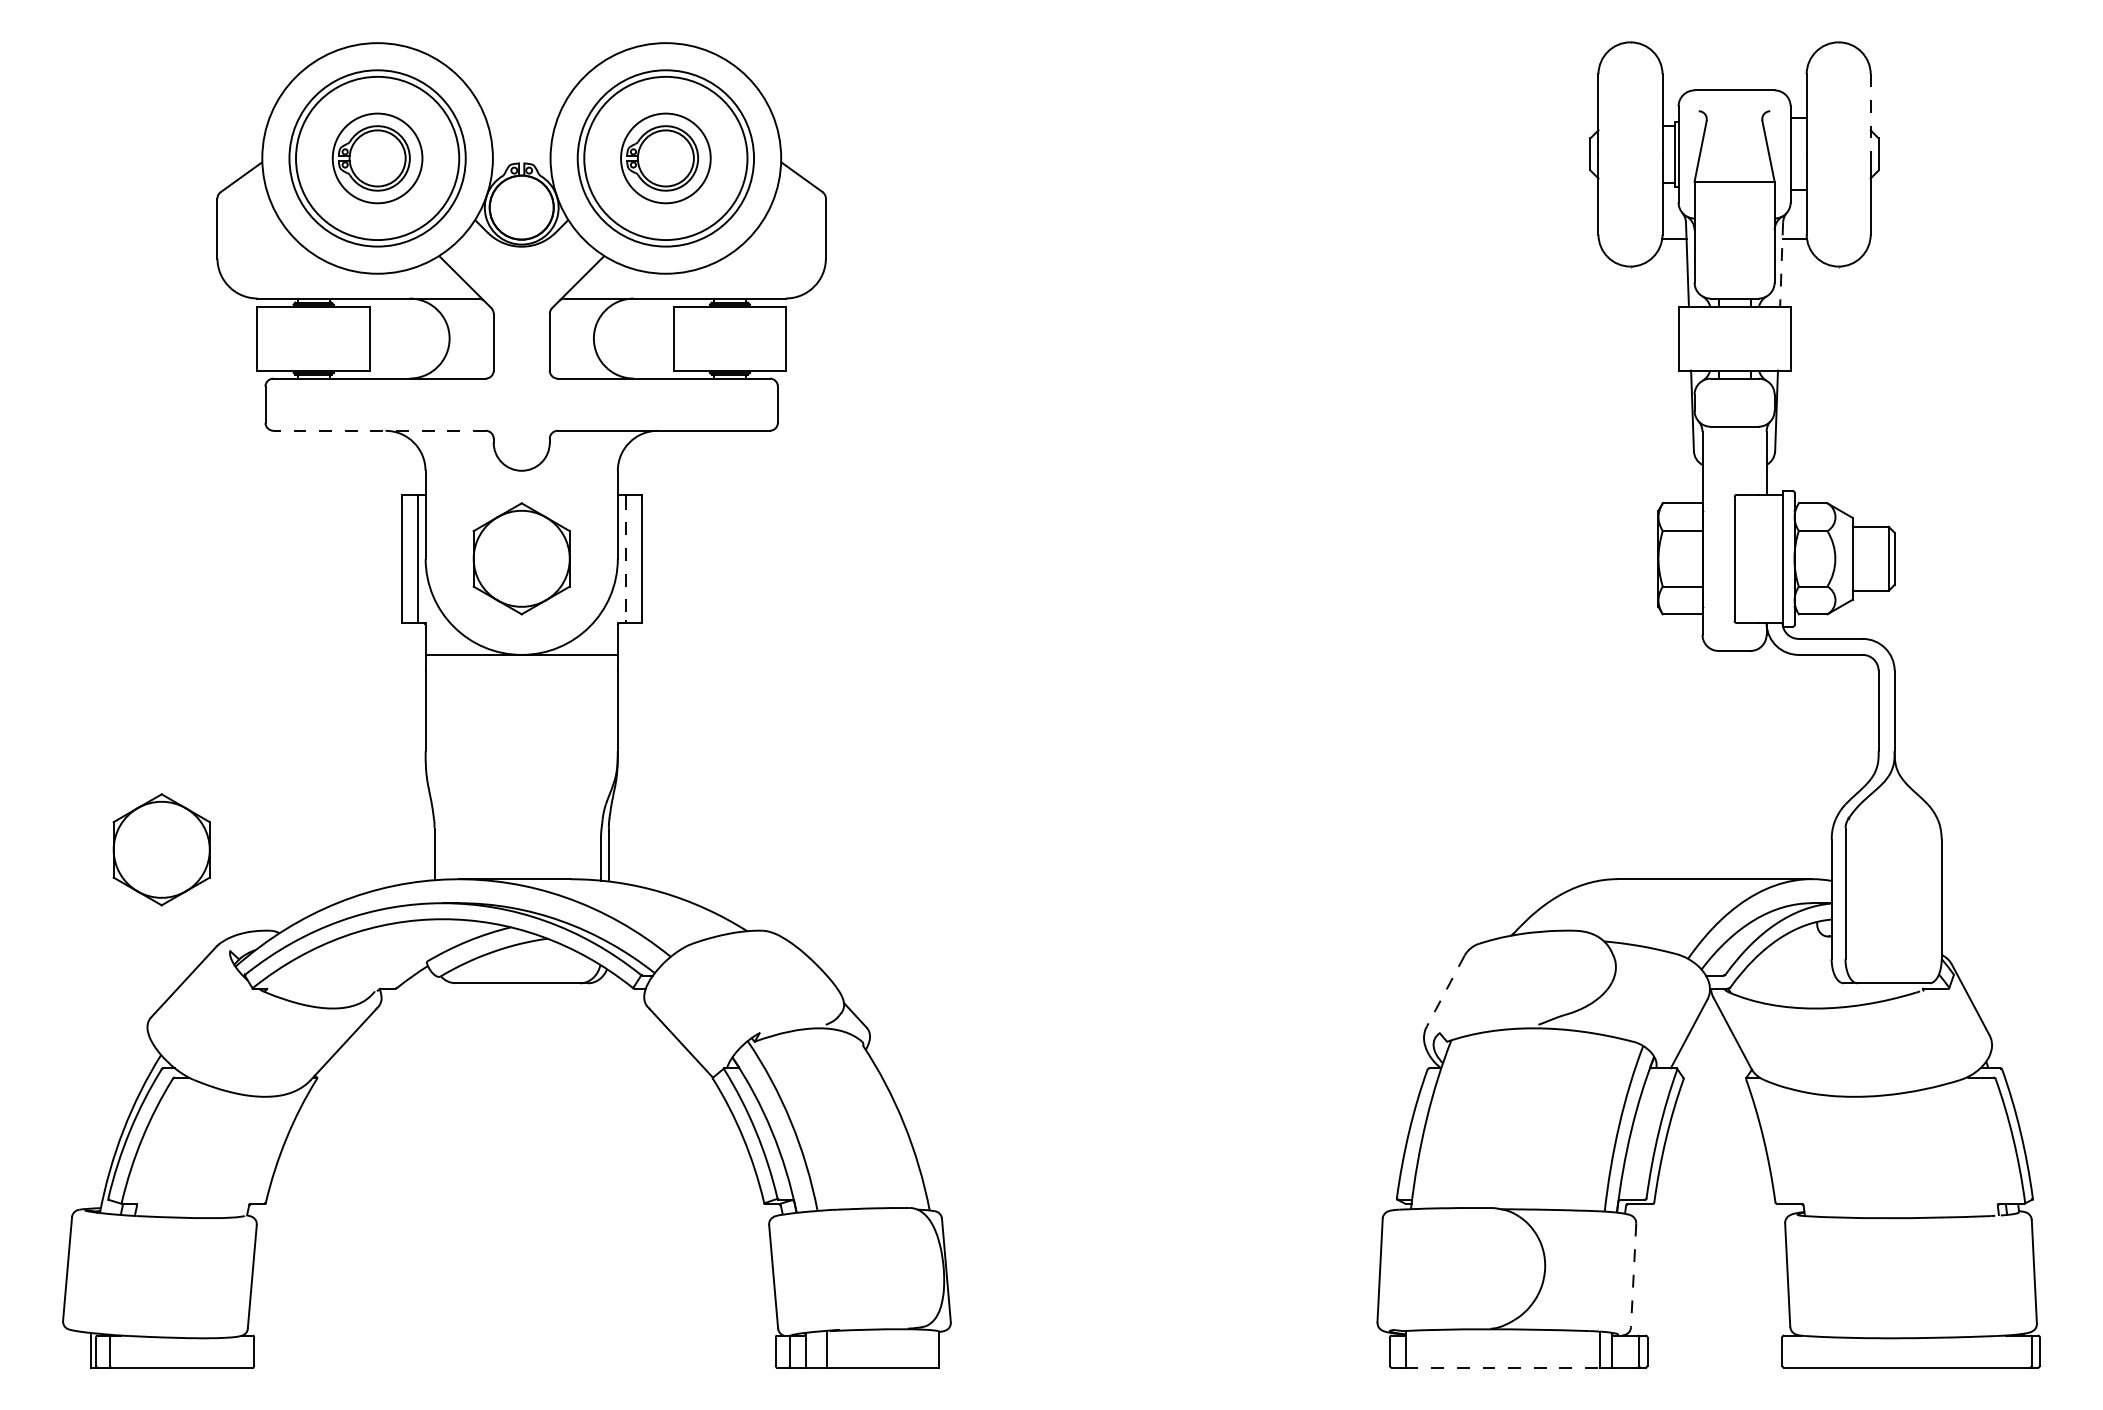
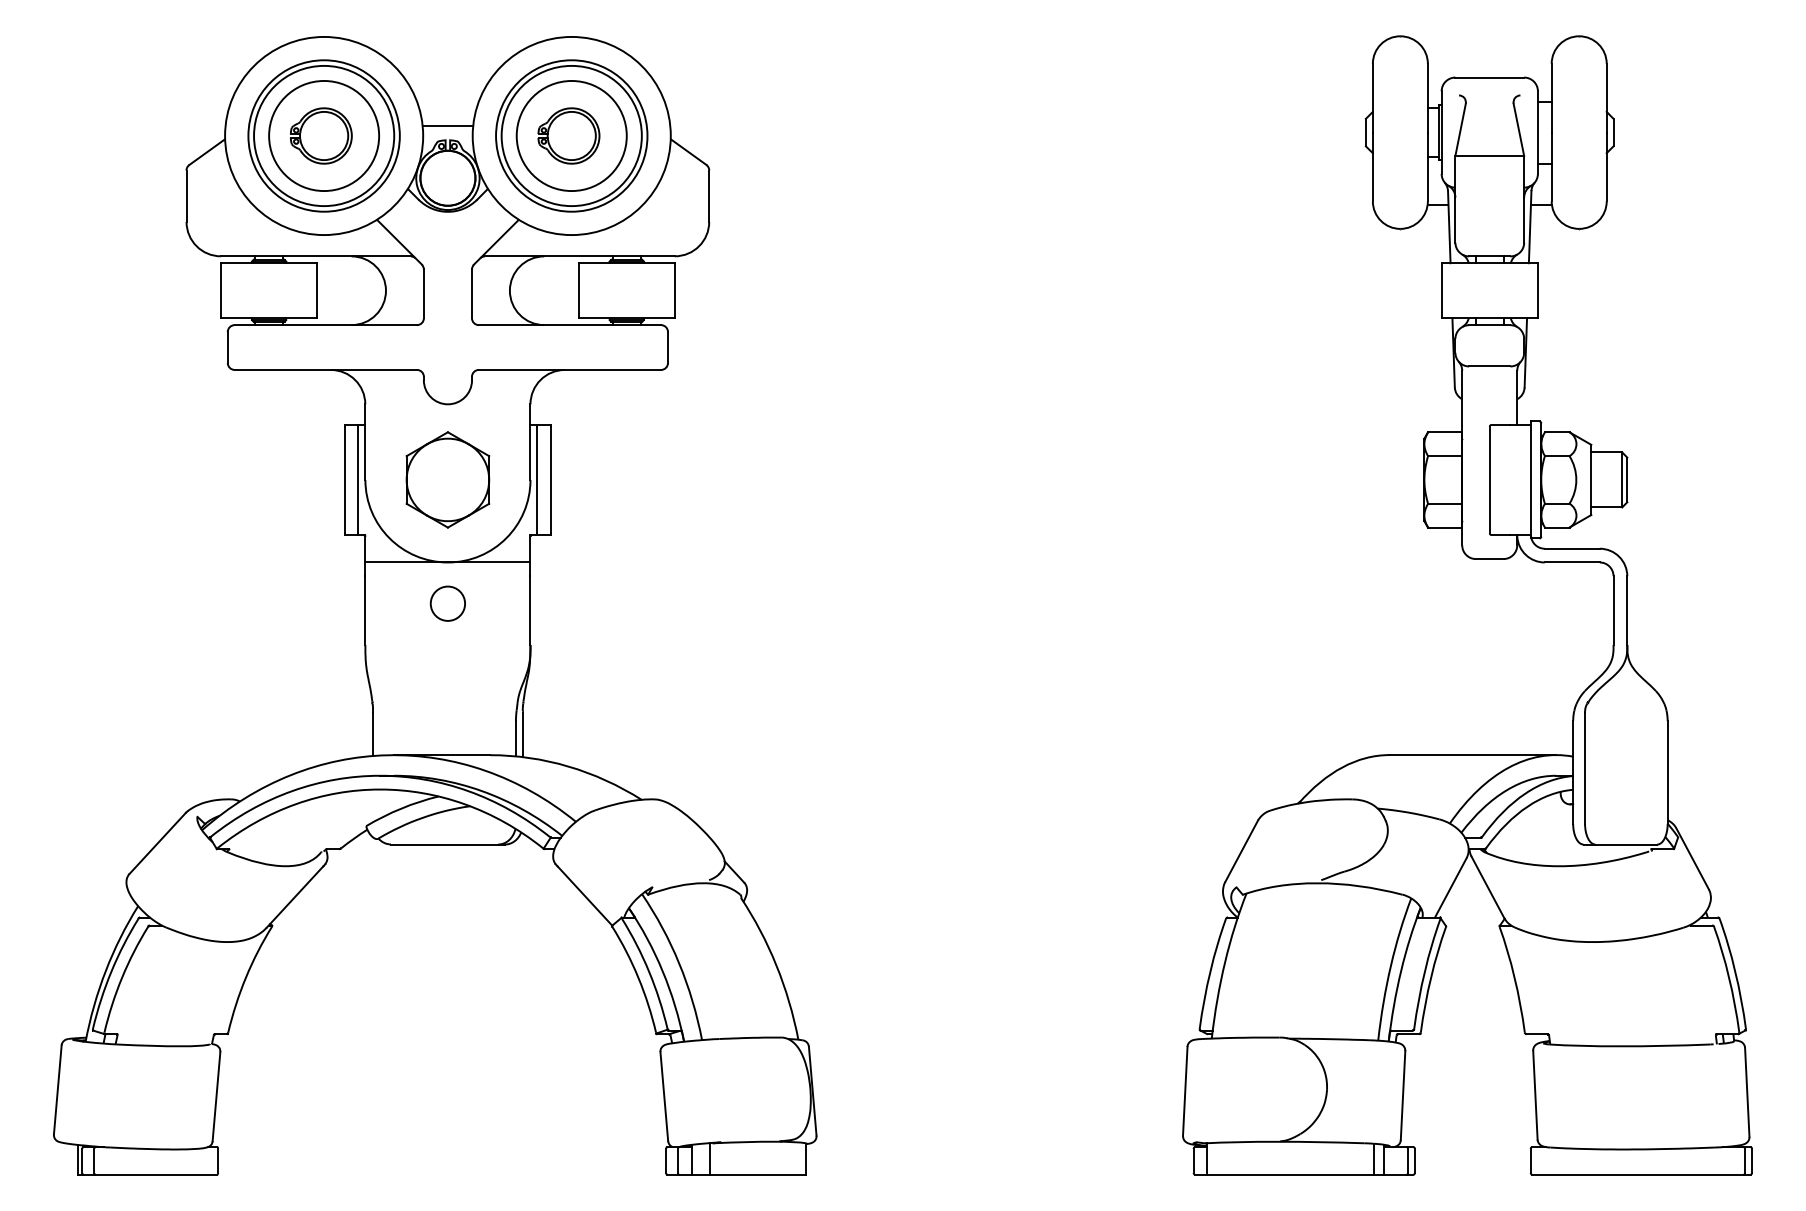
line: (1870, 114) -> (1606, 98), dashed -> solid
line: (521, 146) -> (447, 125), added
circle: (377, 158) -> (324, 136), size x1.43
circle: (665, 158) -> (571, 136), size x1.43
line: (1781, 265) -> (1530, 227), dashed -> solid
line: (379, 430) -> (325, 369), dashed -> solid
line: (625, 559) -> (537, 480), dashed -> solid
circle: (521, 702) -> (447, 603), added
part: (161, 849) -> (138, 729), removed
line: (1445, 991) -> (1241, 851), dashed -> solid
line: (1633, 1275) -> (1402, 1095), dashed -> solid
line: (1503, 1367) -> (1291, 1174), dashed -> solid

